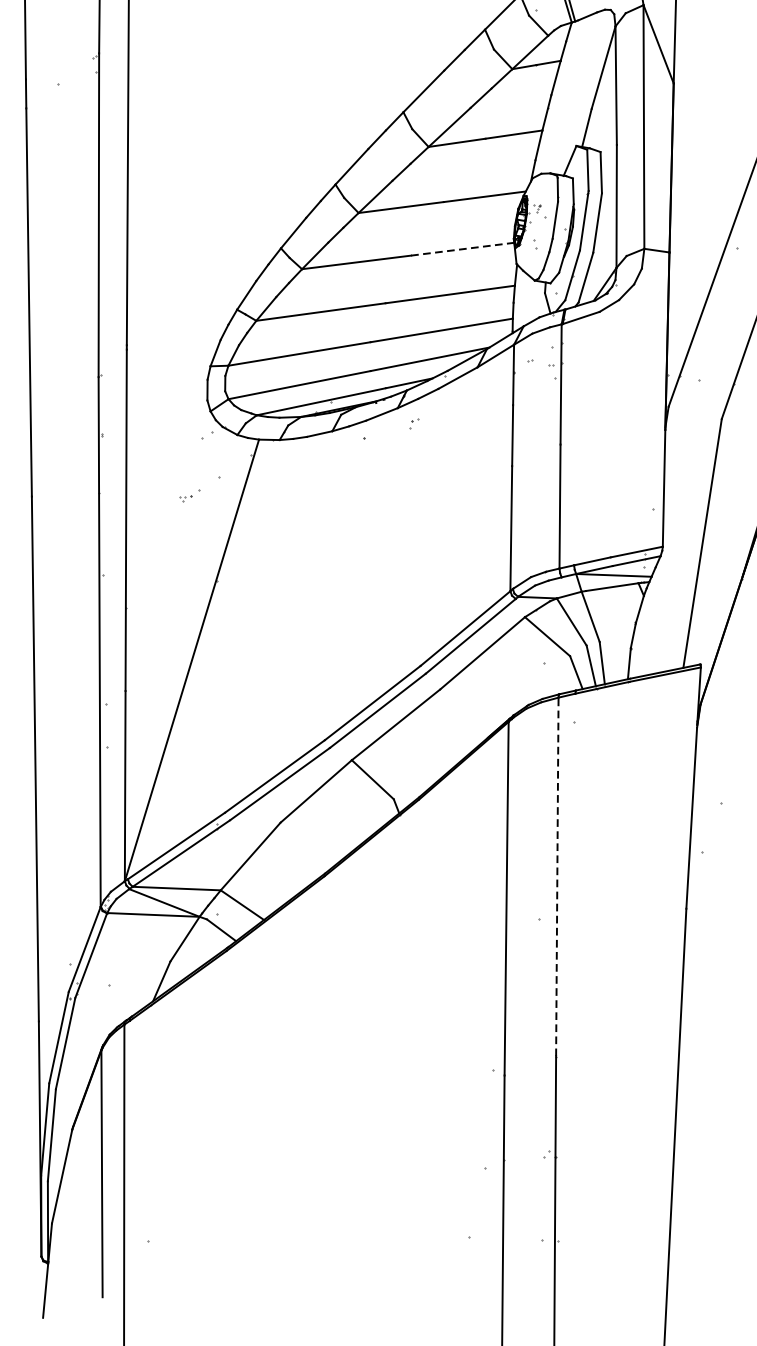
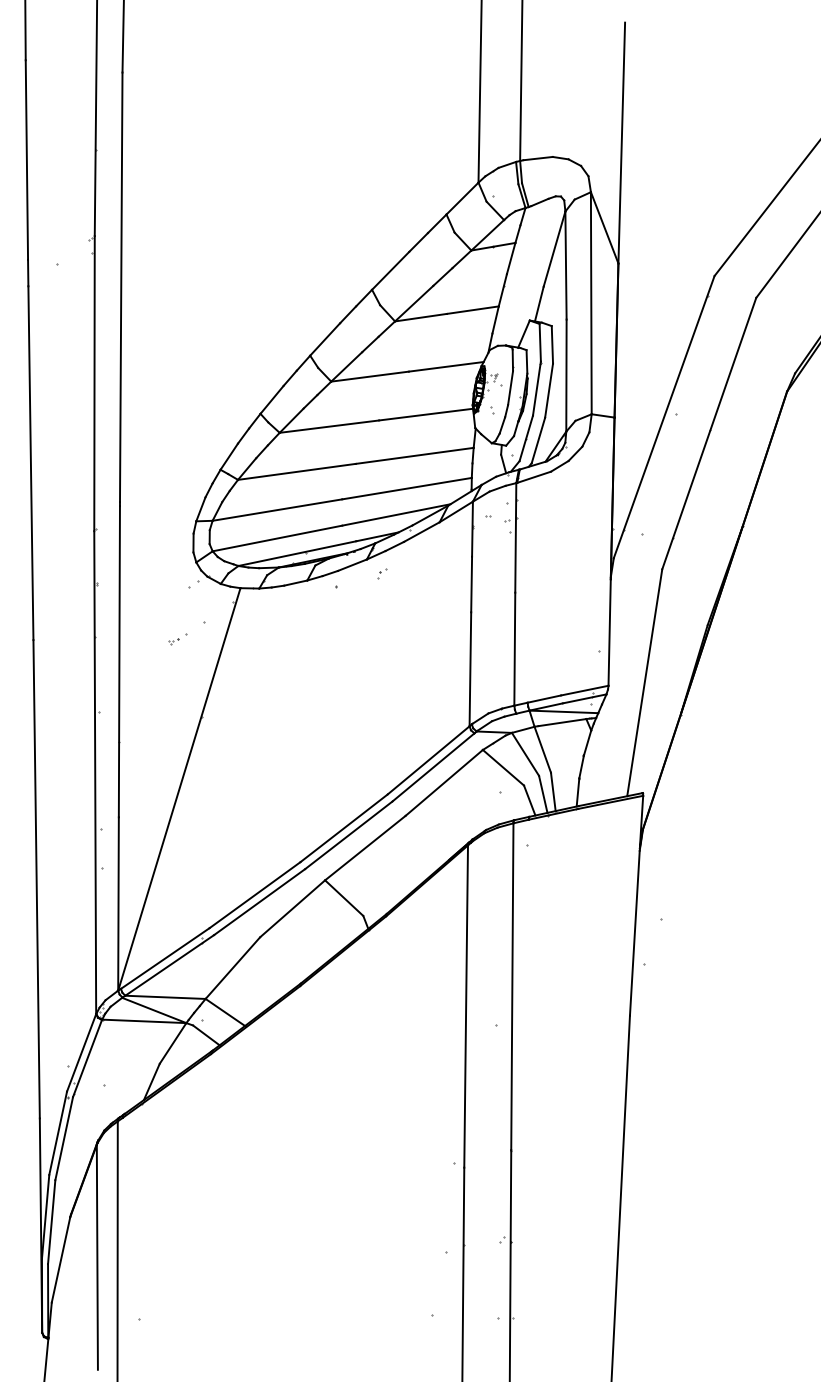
line: (463, 249) -> (426, 414), dashed -> solid
line: (557, 876) -> (512, 986), dashed -> solid

